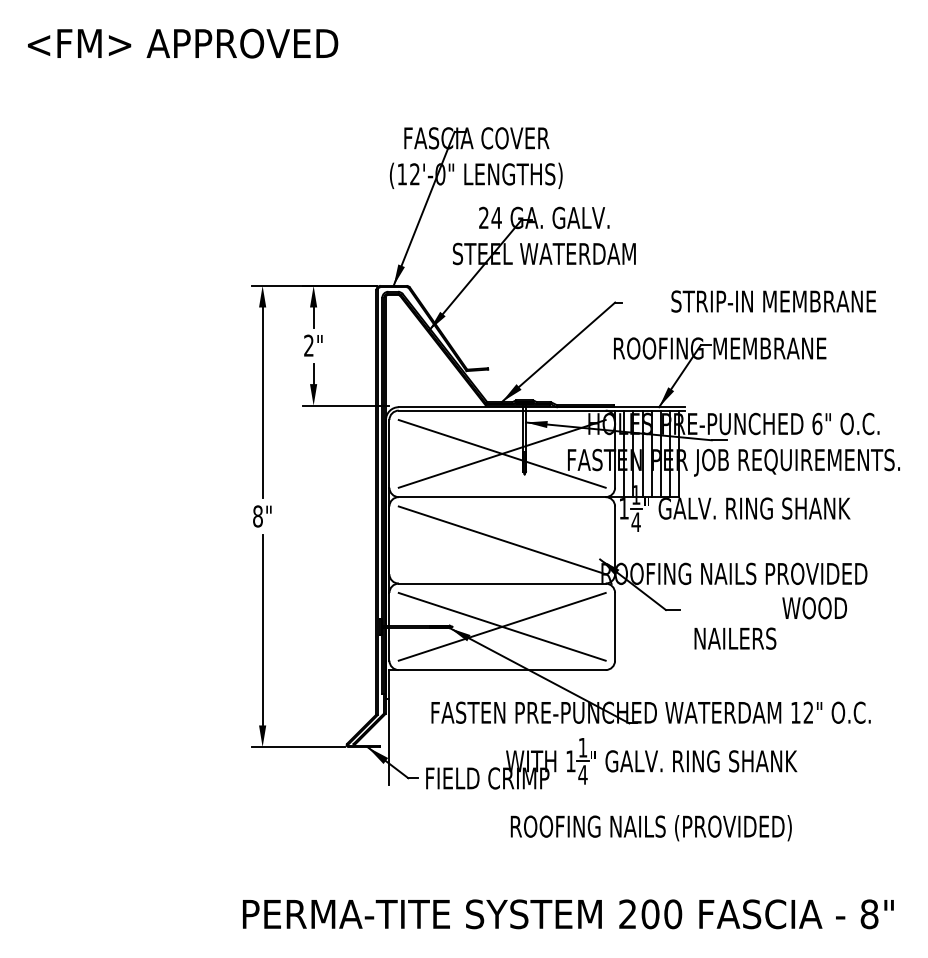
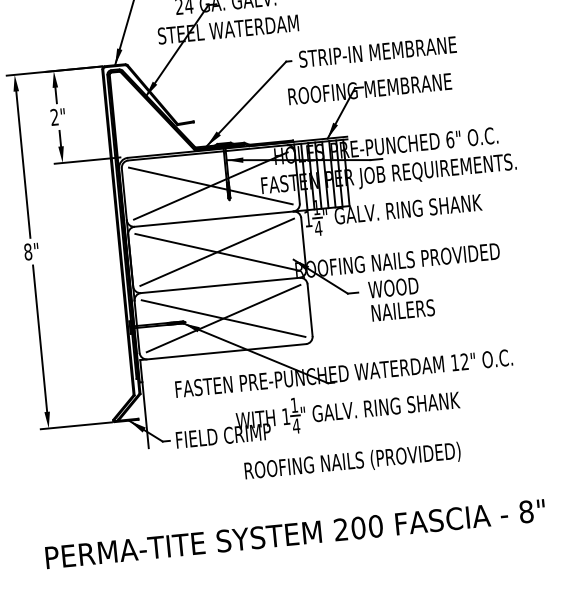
text: (773, 301) -> (377, 52), moved
line: (501, 540) -> (216, 252), added
text: (814, 608) -> (393, 288), moved

